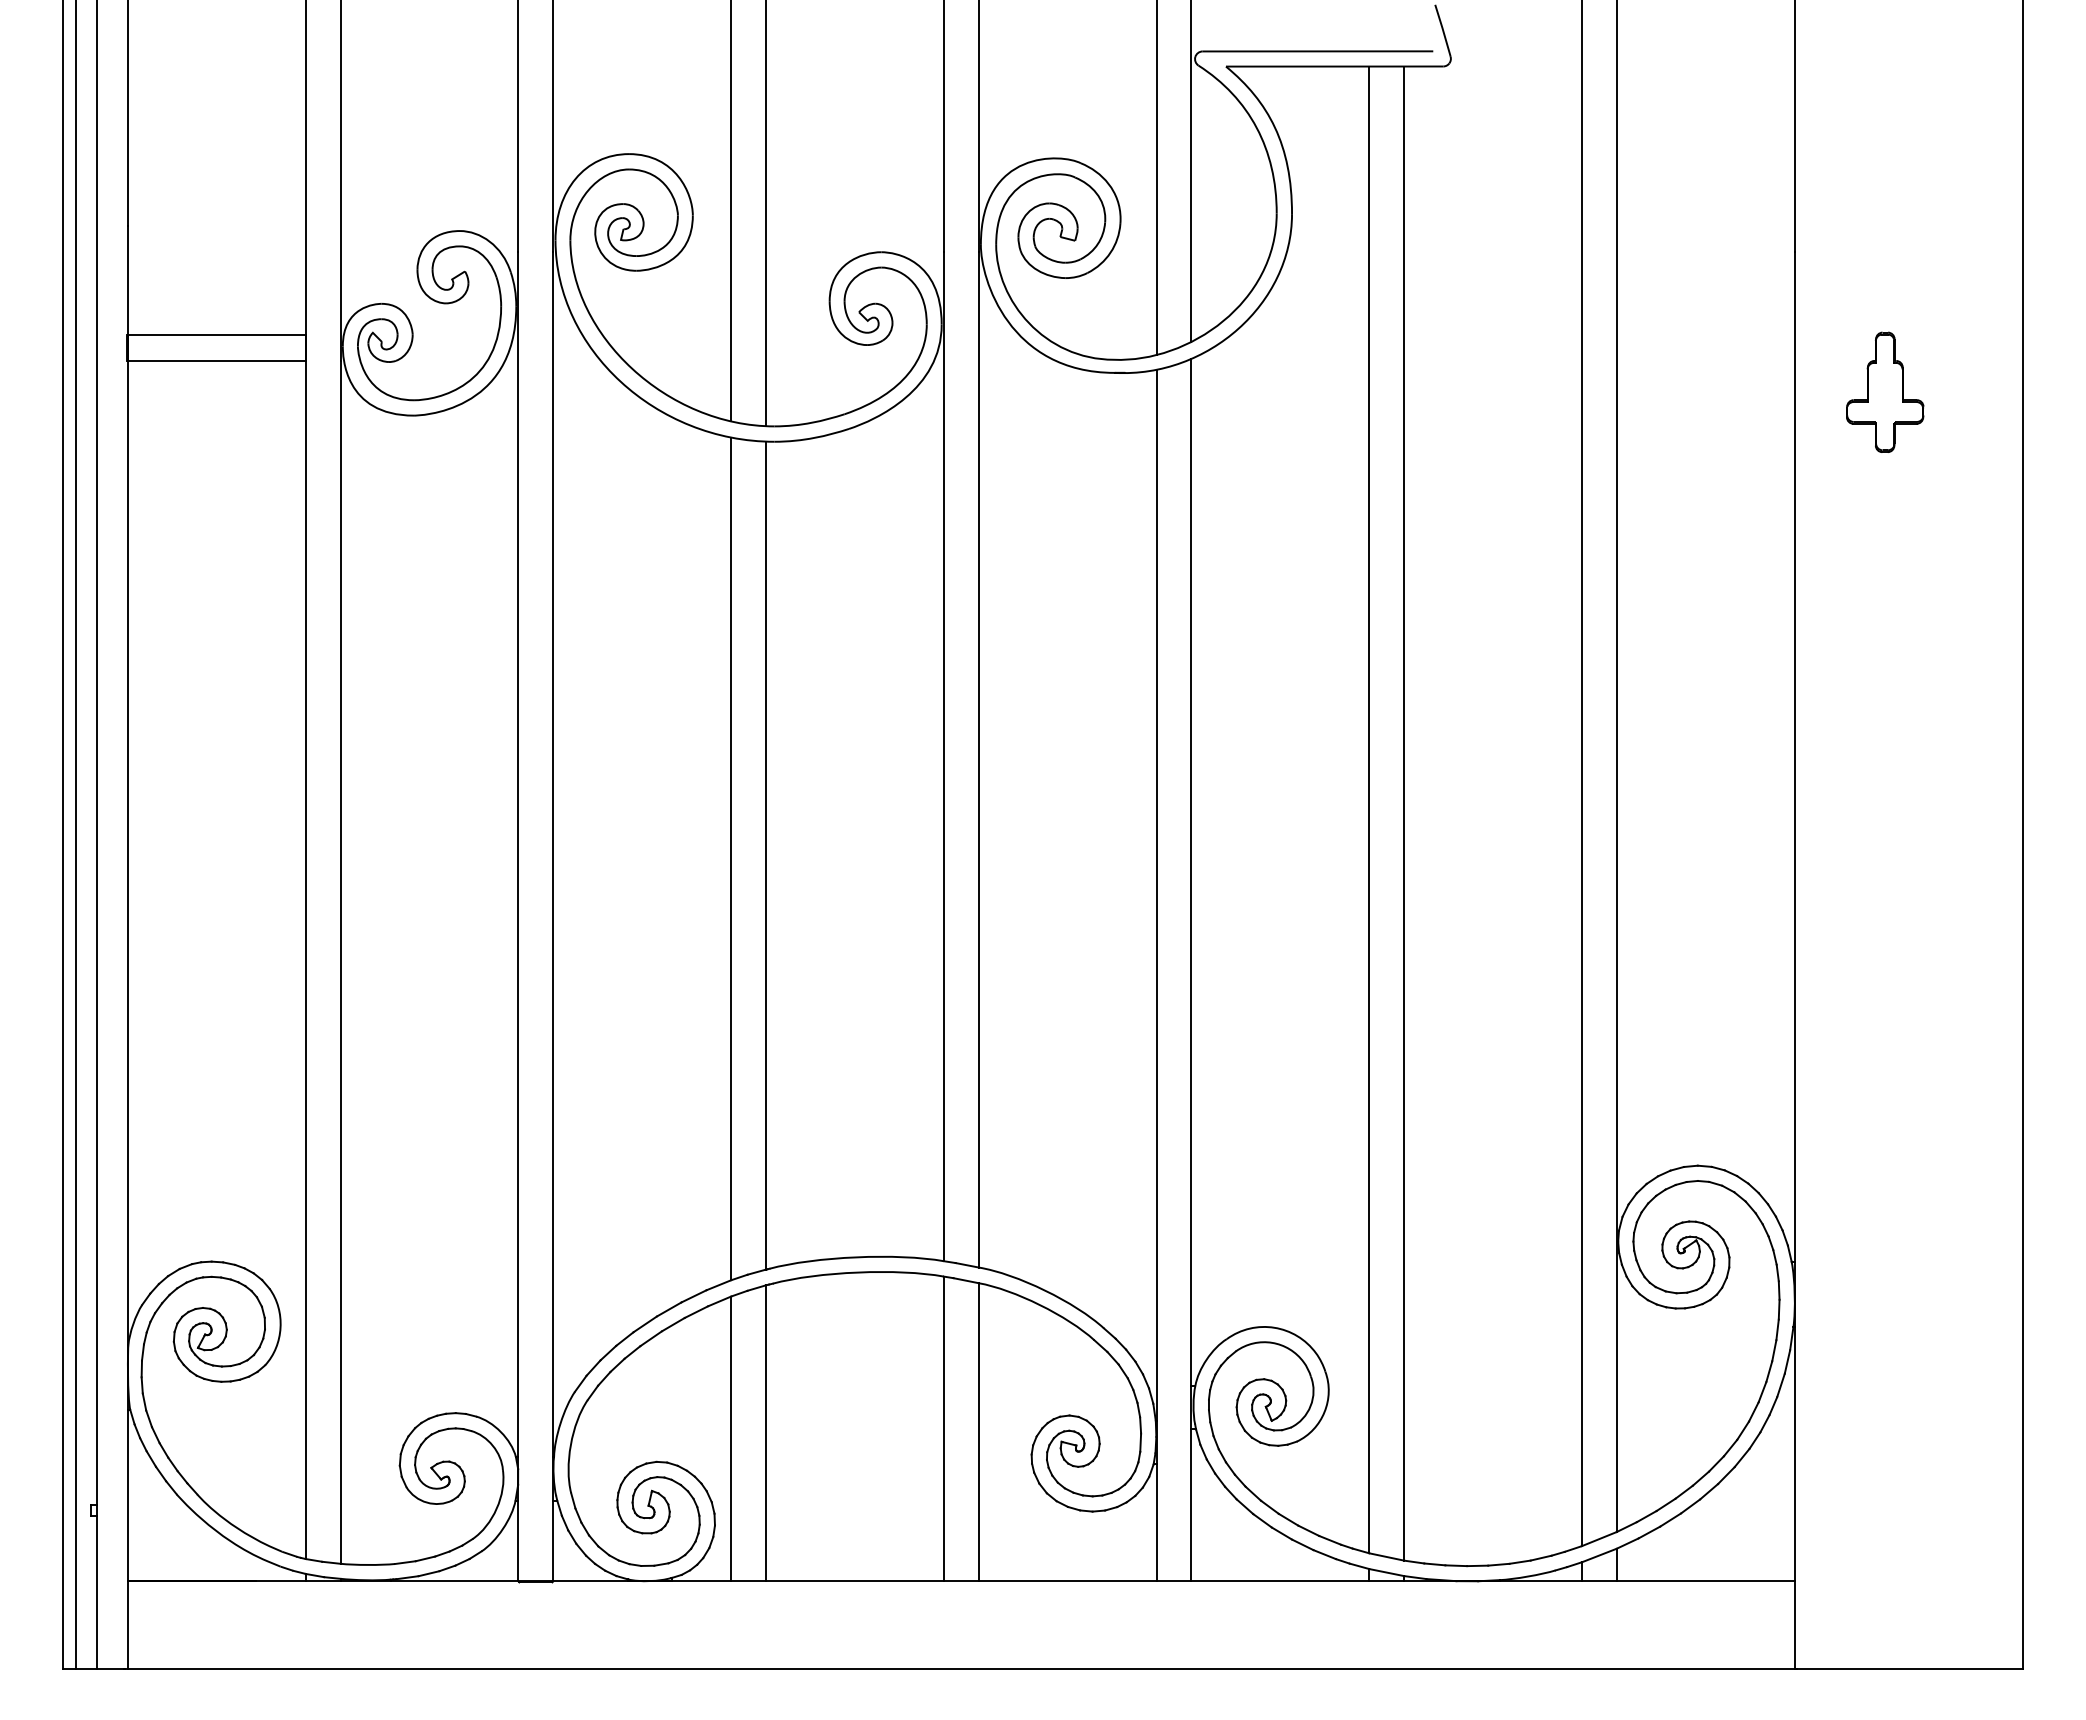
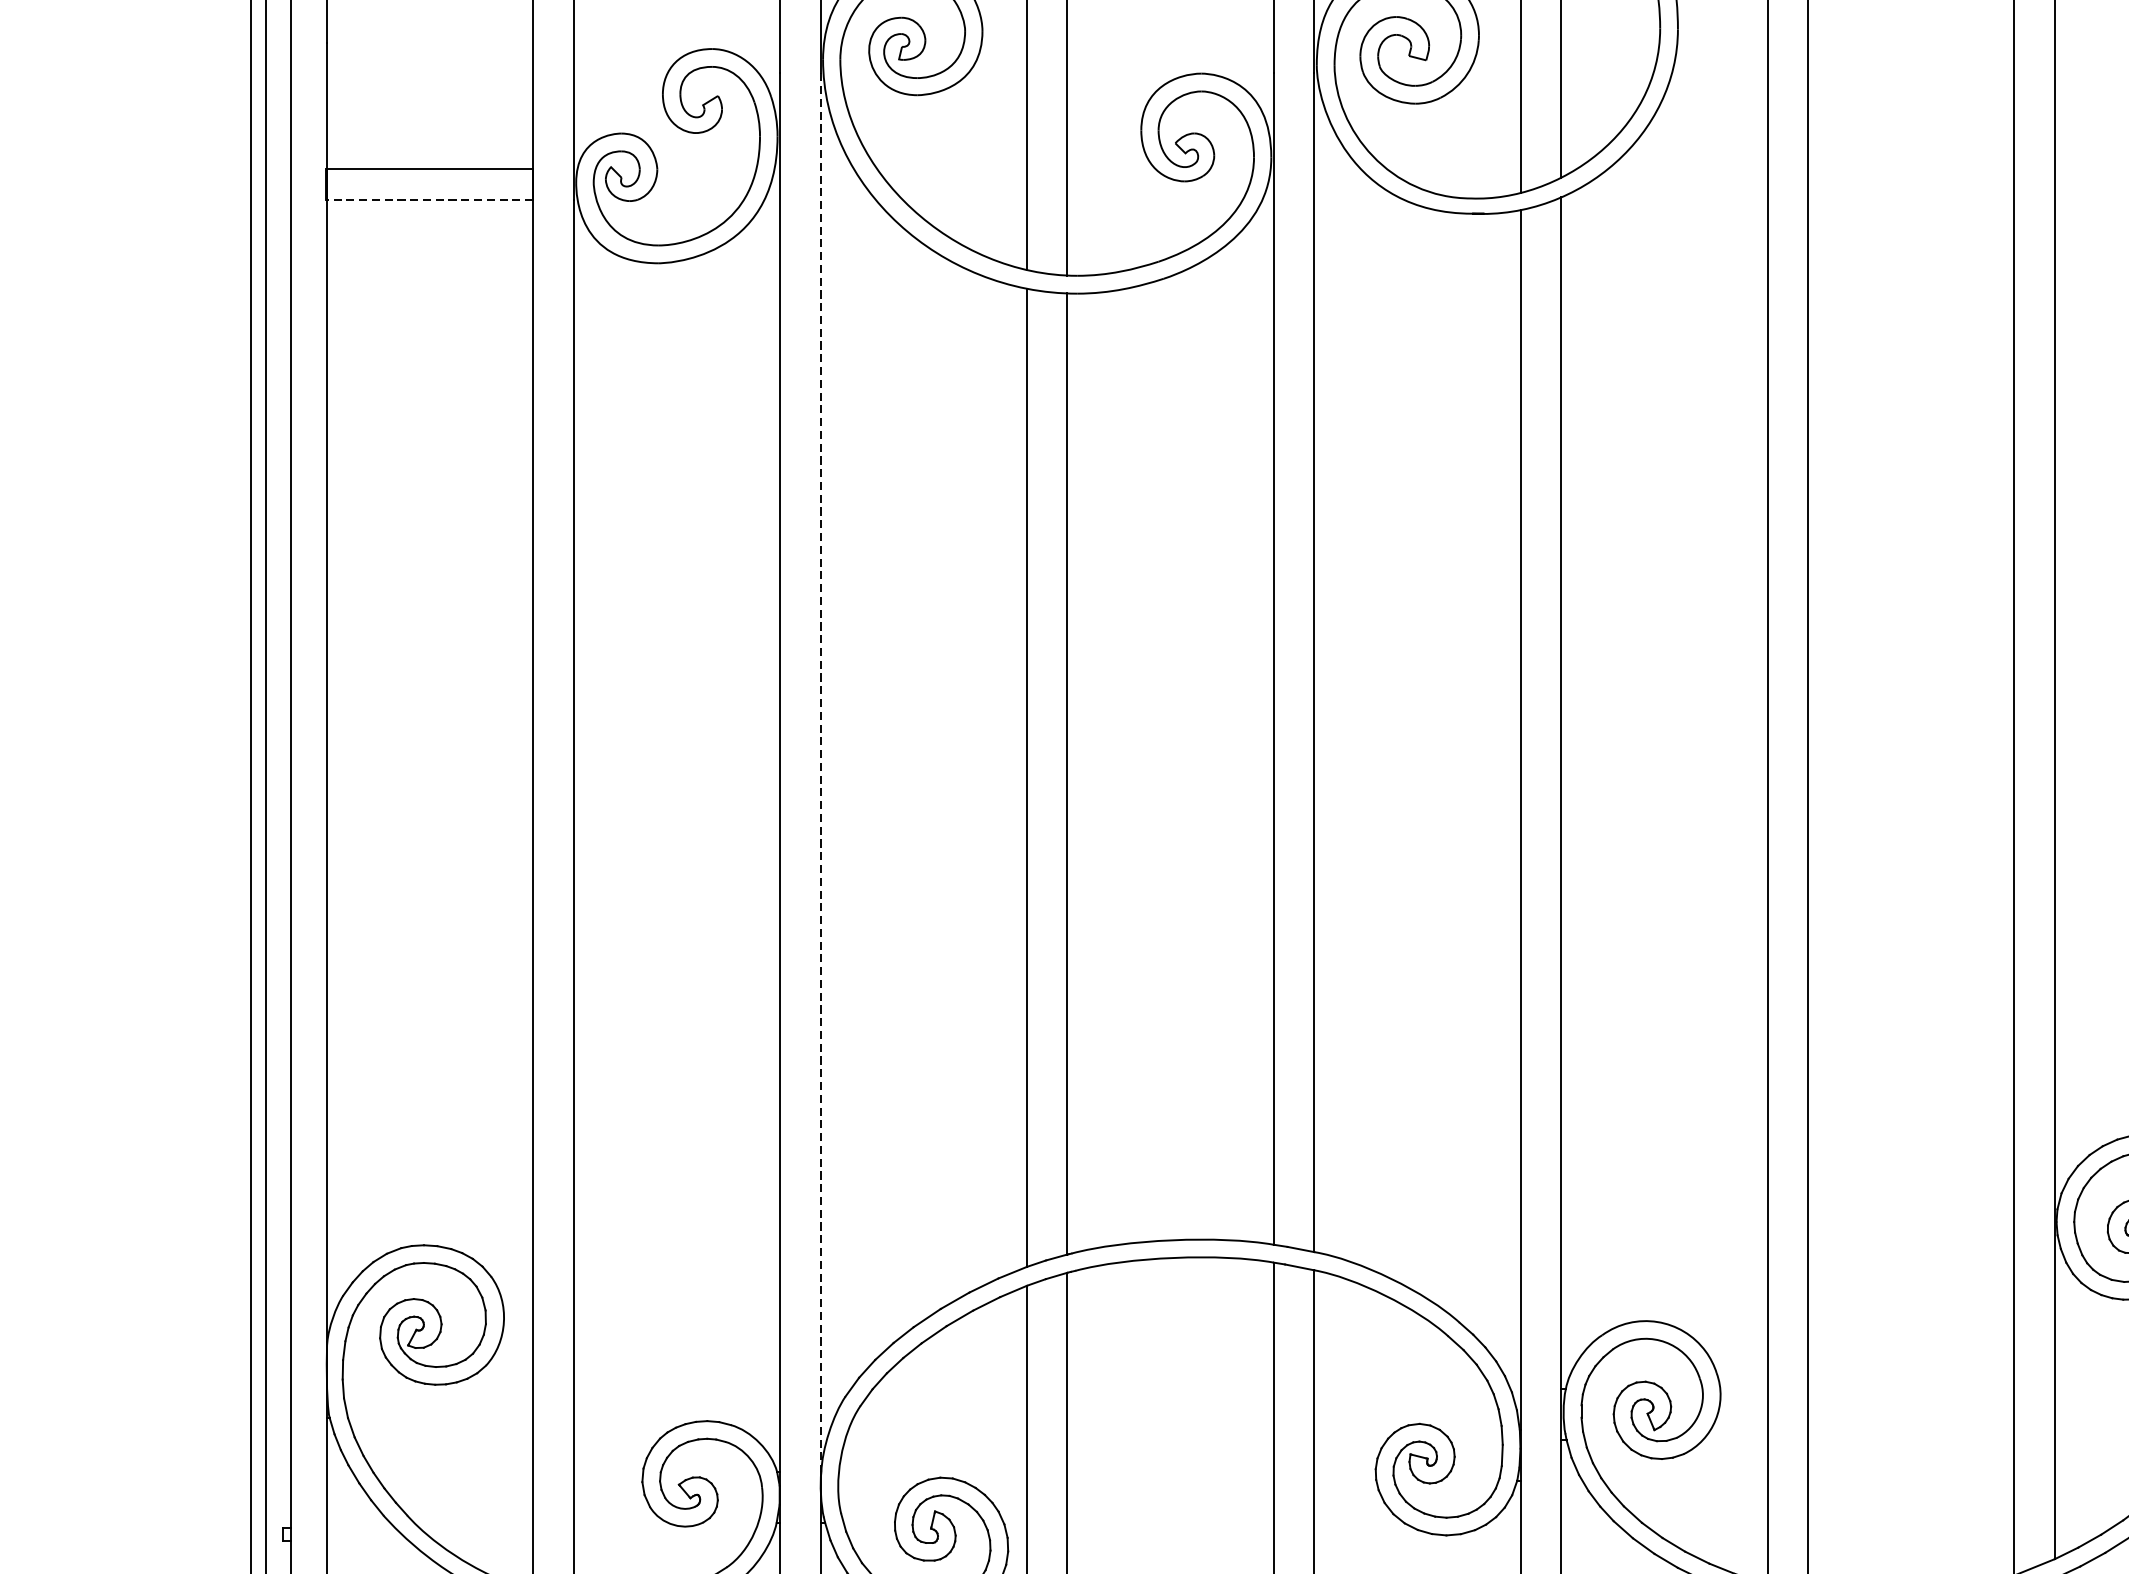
line: (216, 360) -> (429, 199), solid -> dashed
line: (553, 854) -> (820, 772), solid -> dashed

